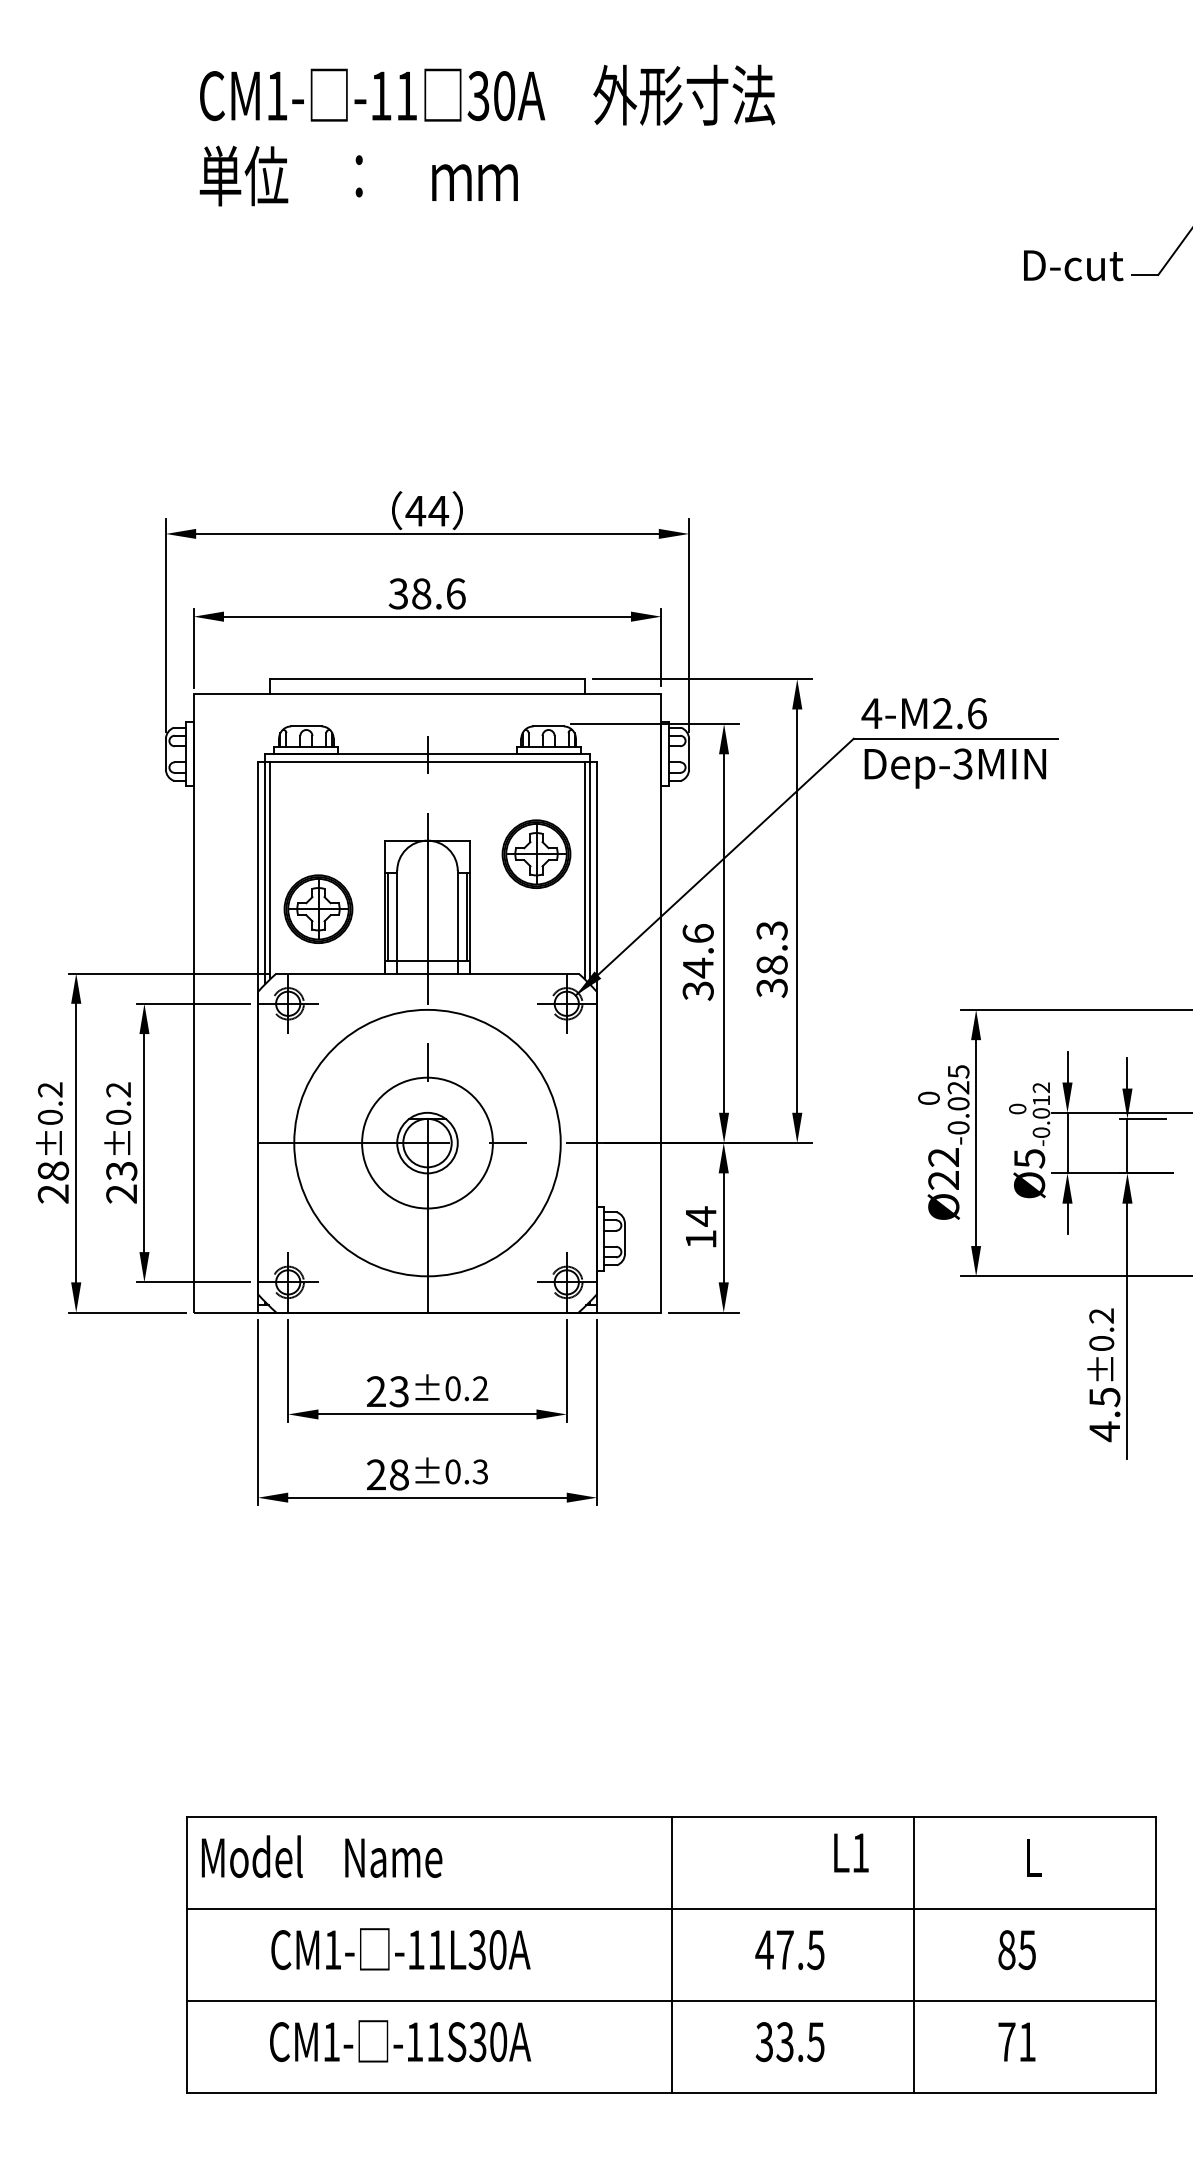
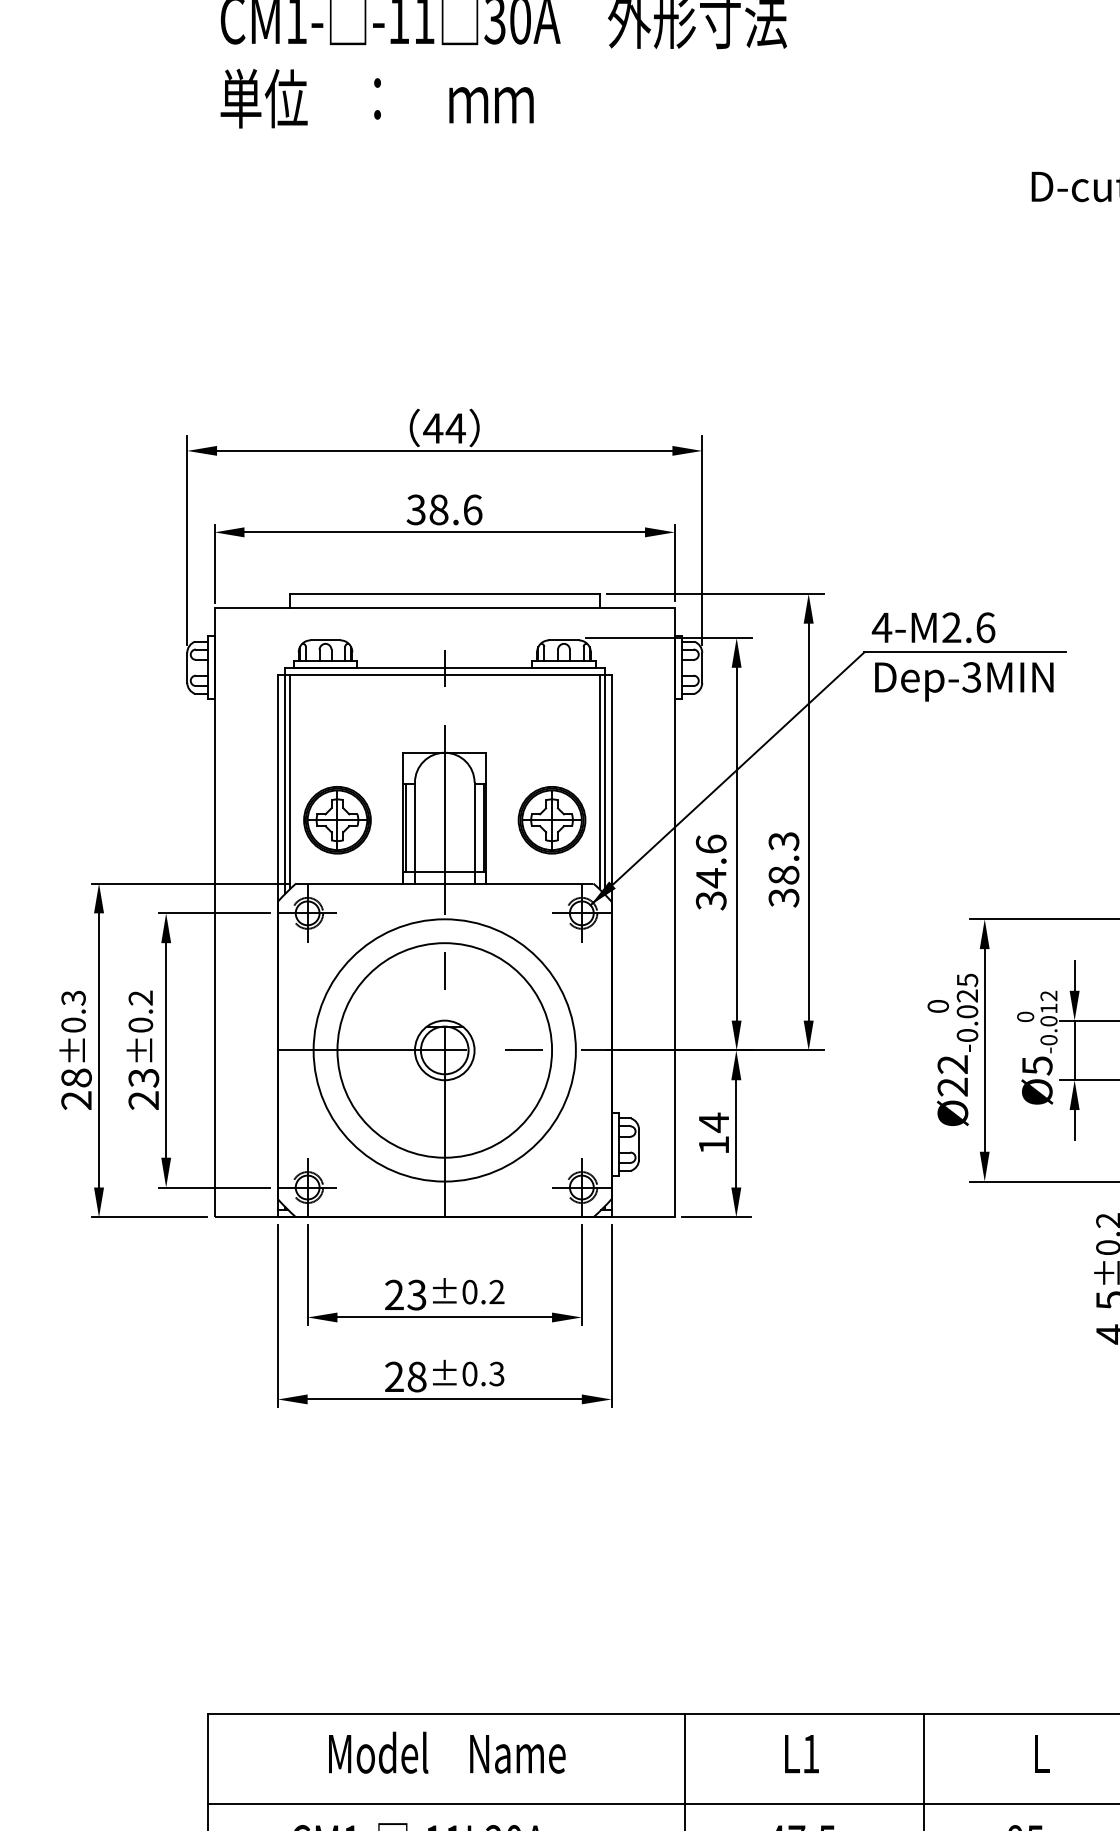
part: (536, 853) -> (552, 819), moved
text: (50, 1089) -> (73, 997), ±0.2 -> ±0.3
circle: (427, 1143) -> (444, 1050), size x1.67
text: (851, 1852) -> (802, 1753), moved
text: (321, 1856) -> (446, 1752), moved

